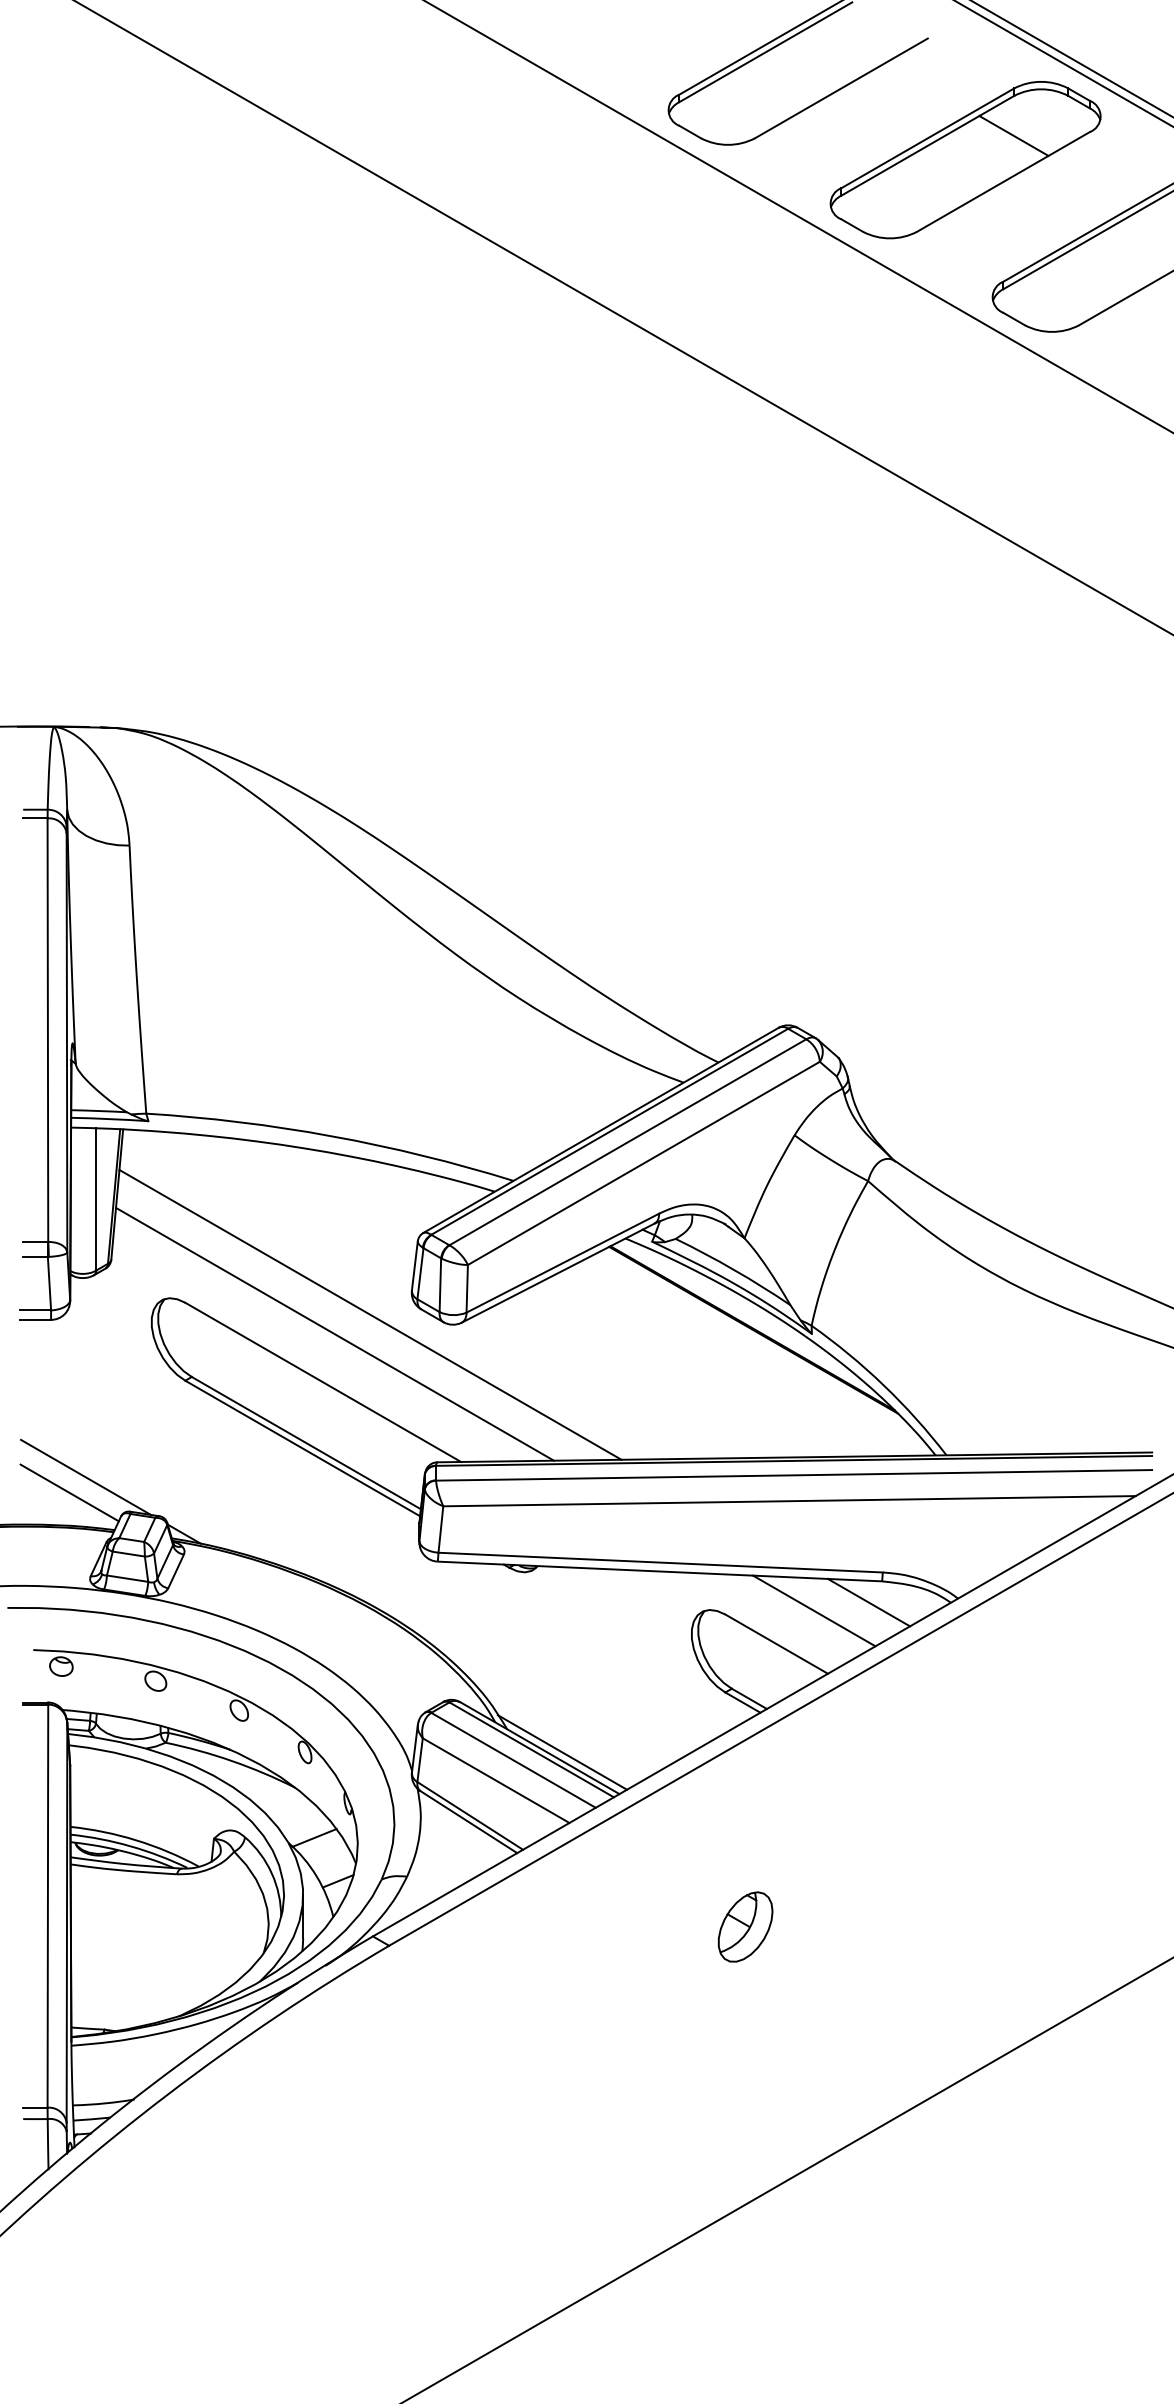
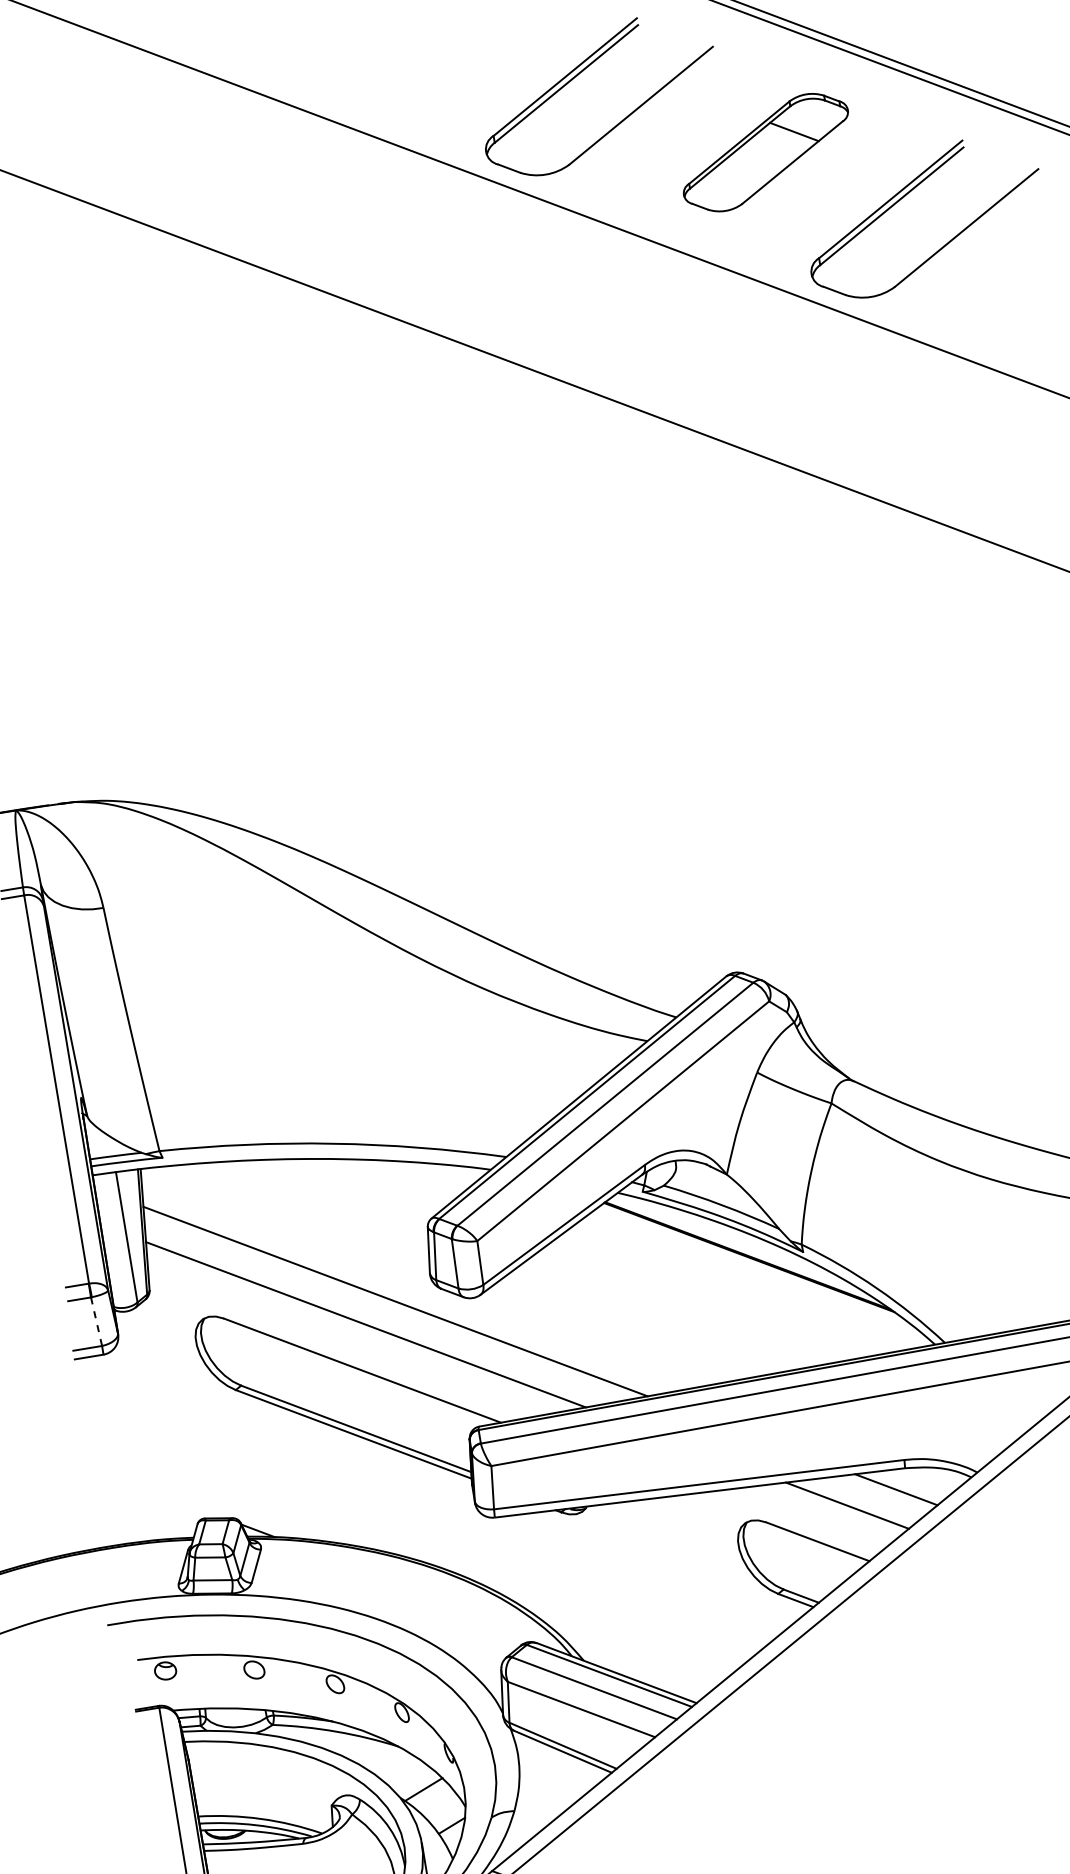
part: (965, 160) -> (765, 152), size x0.7
line: (49, 1283) -> (96, 1321), solid -> dashed
line: (85, 1476) -> (158, 1493), removed
line: (69, 1492) -> (146, 1510), removed
line: (562, 1752) -> (638, 1673), removed
part: (745, 1926) -> (832, 1805), removed

